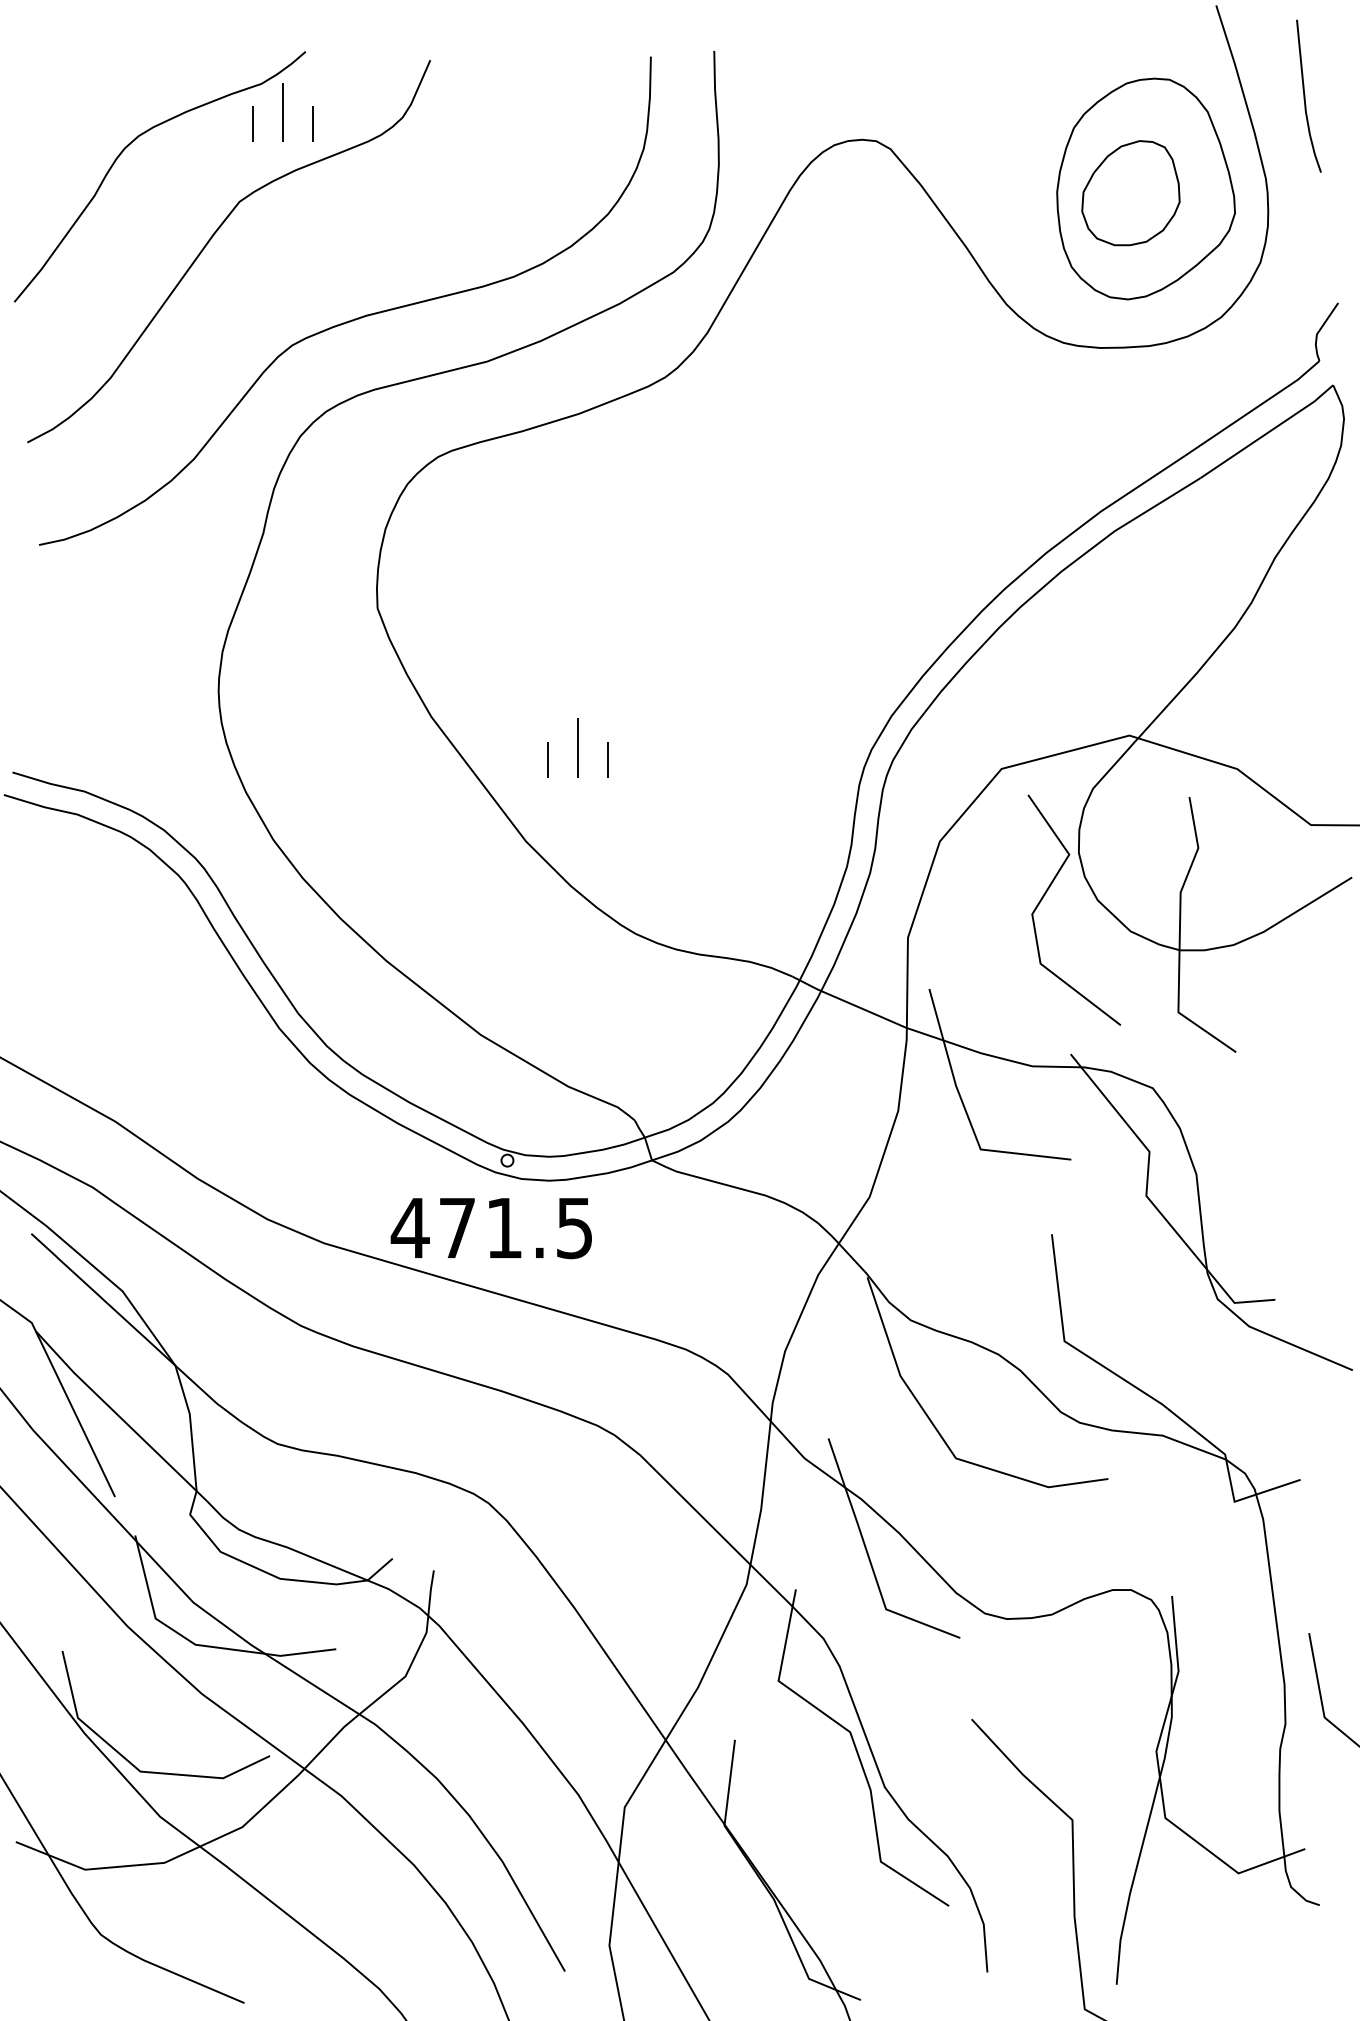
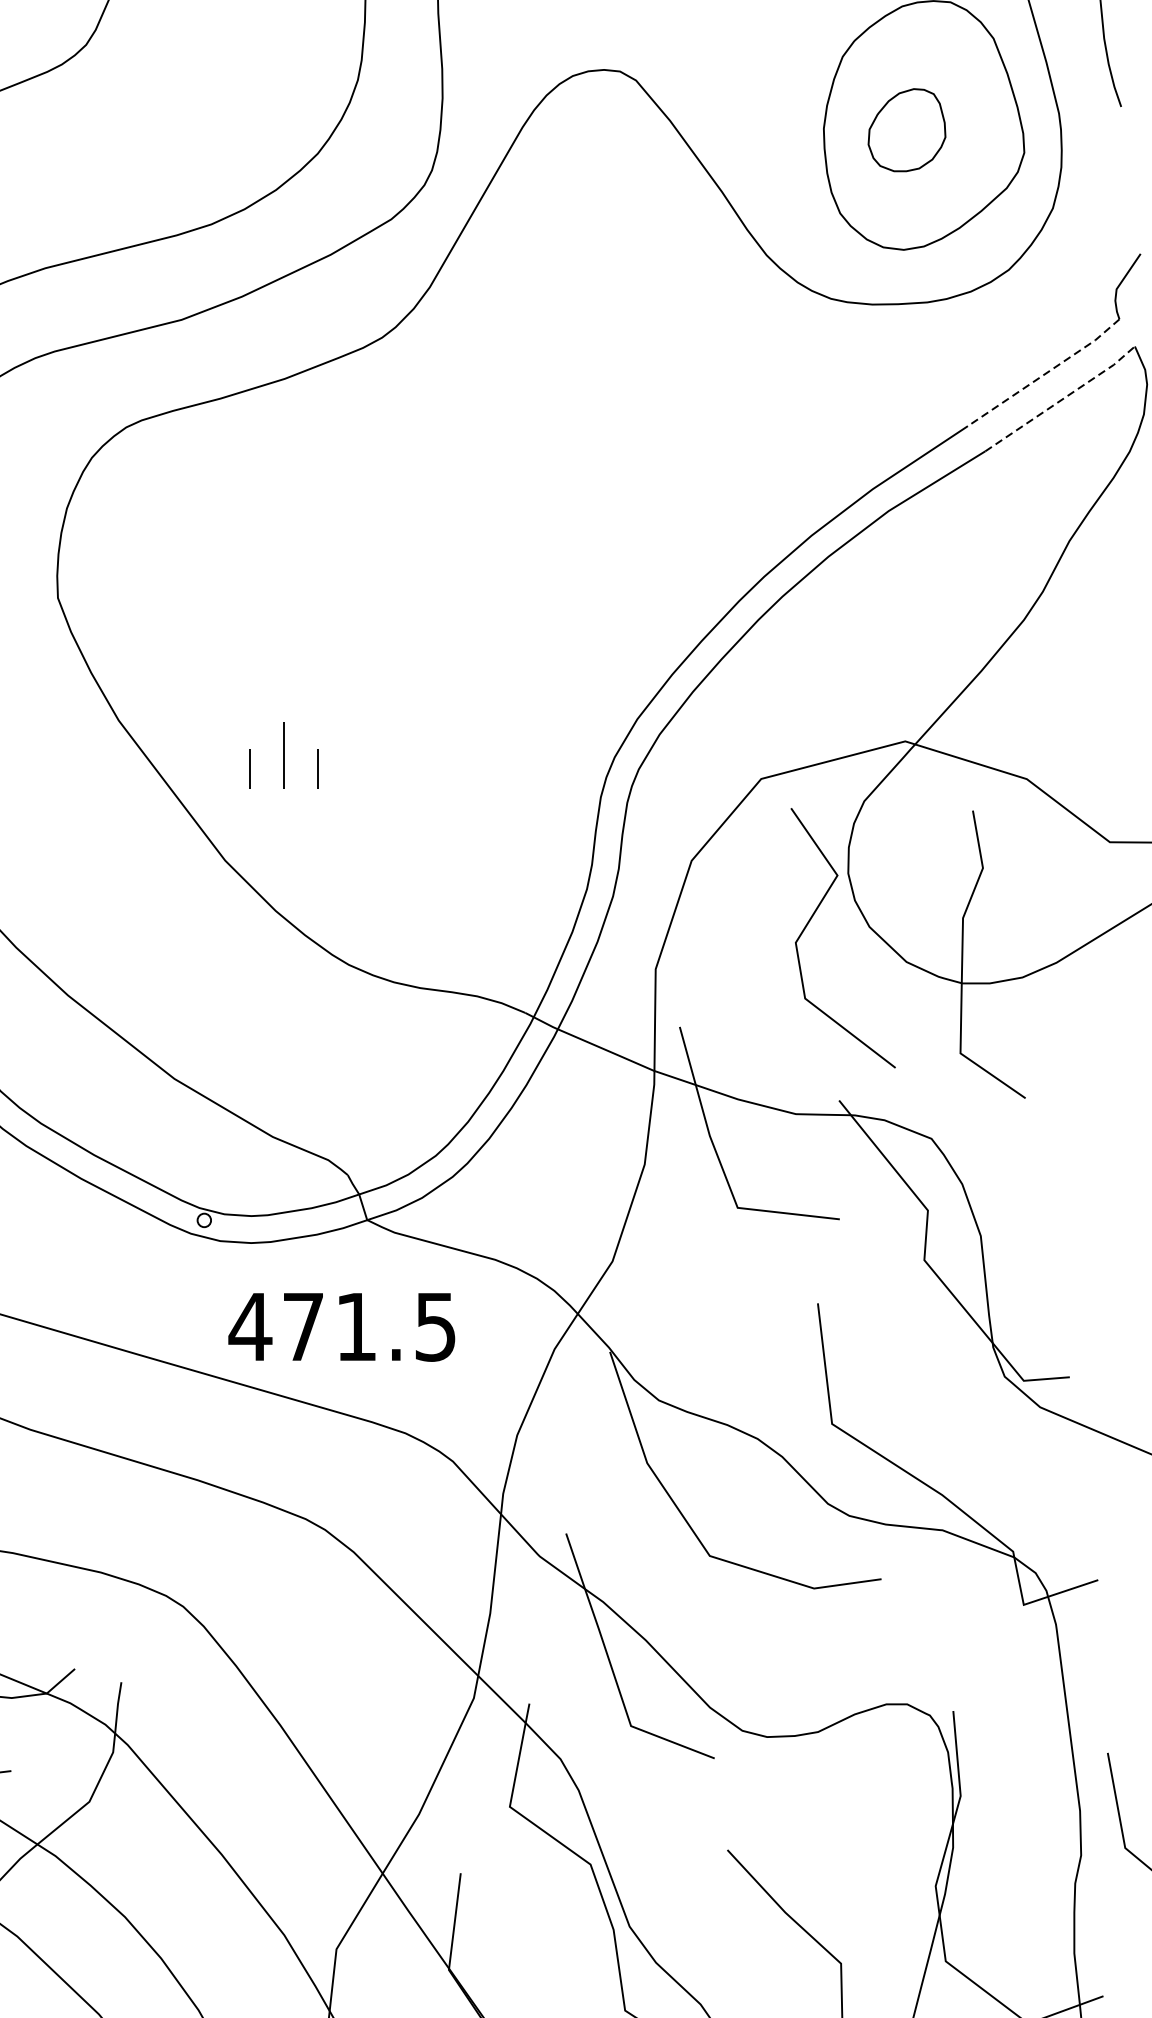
part: (1130, 193) -> (906, 130), size x0.7
line: (1253, 409) -> (1045, 373), solid -> dashed
line: (1268, 432) -> (1062, 399), solid -> dashed
text: (490, 1228) -> (340, 1327), moved

